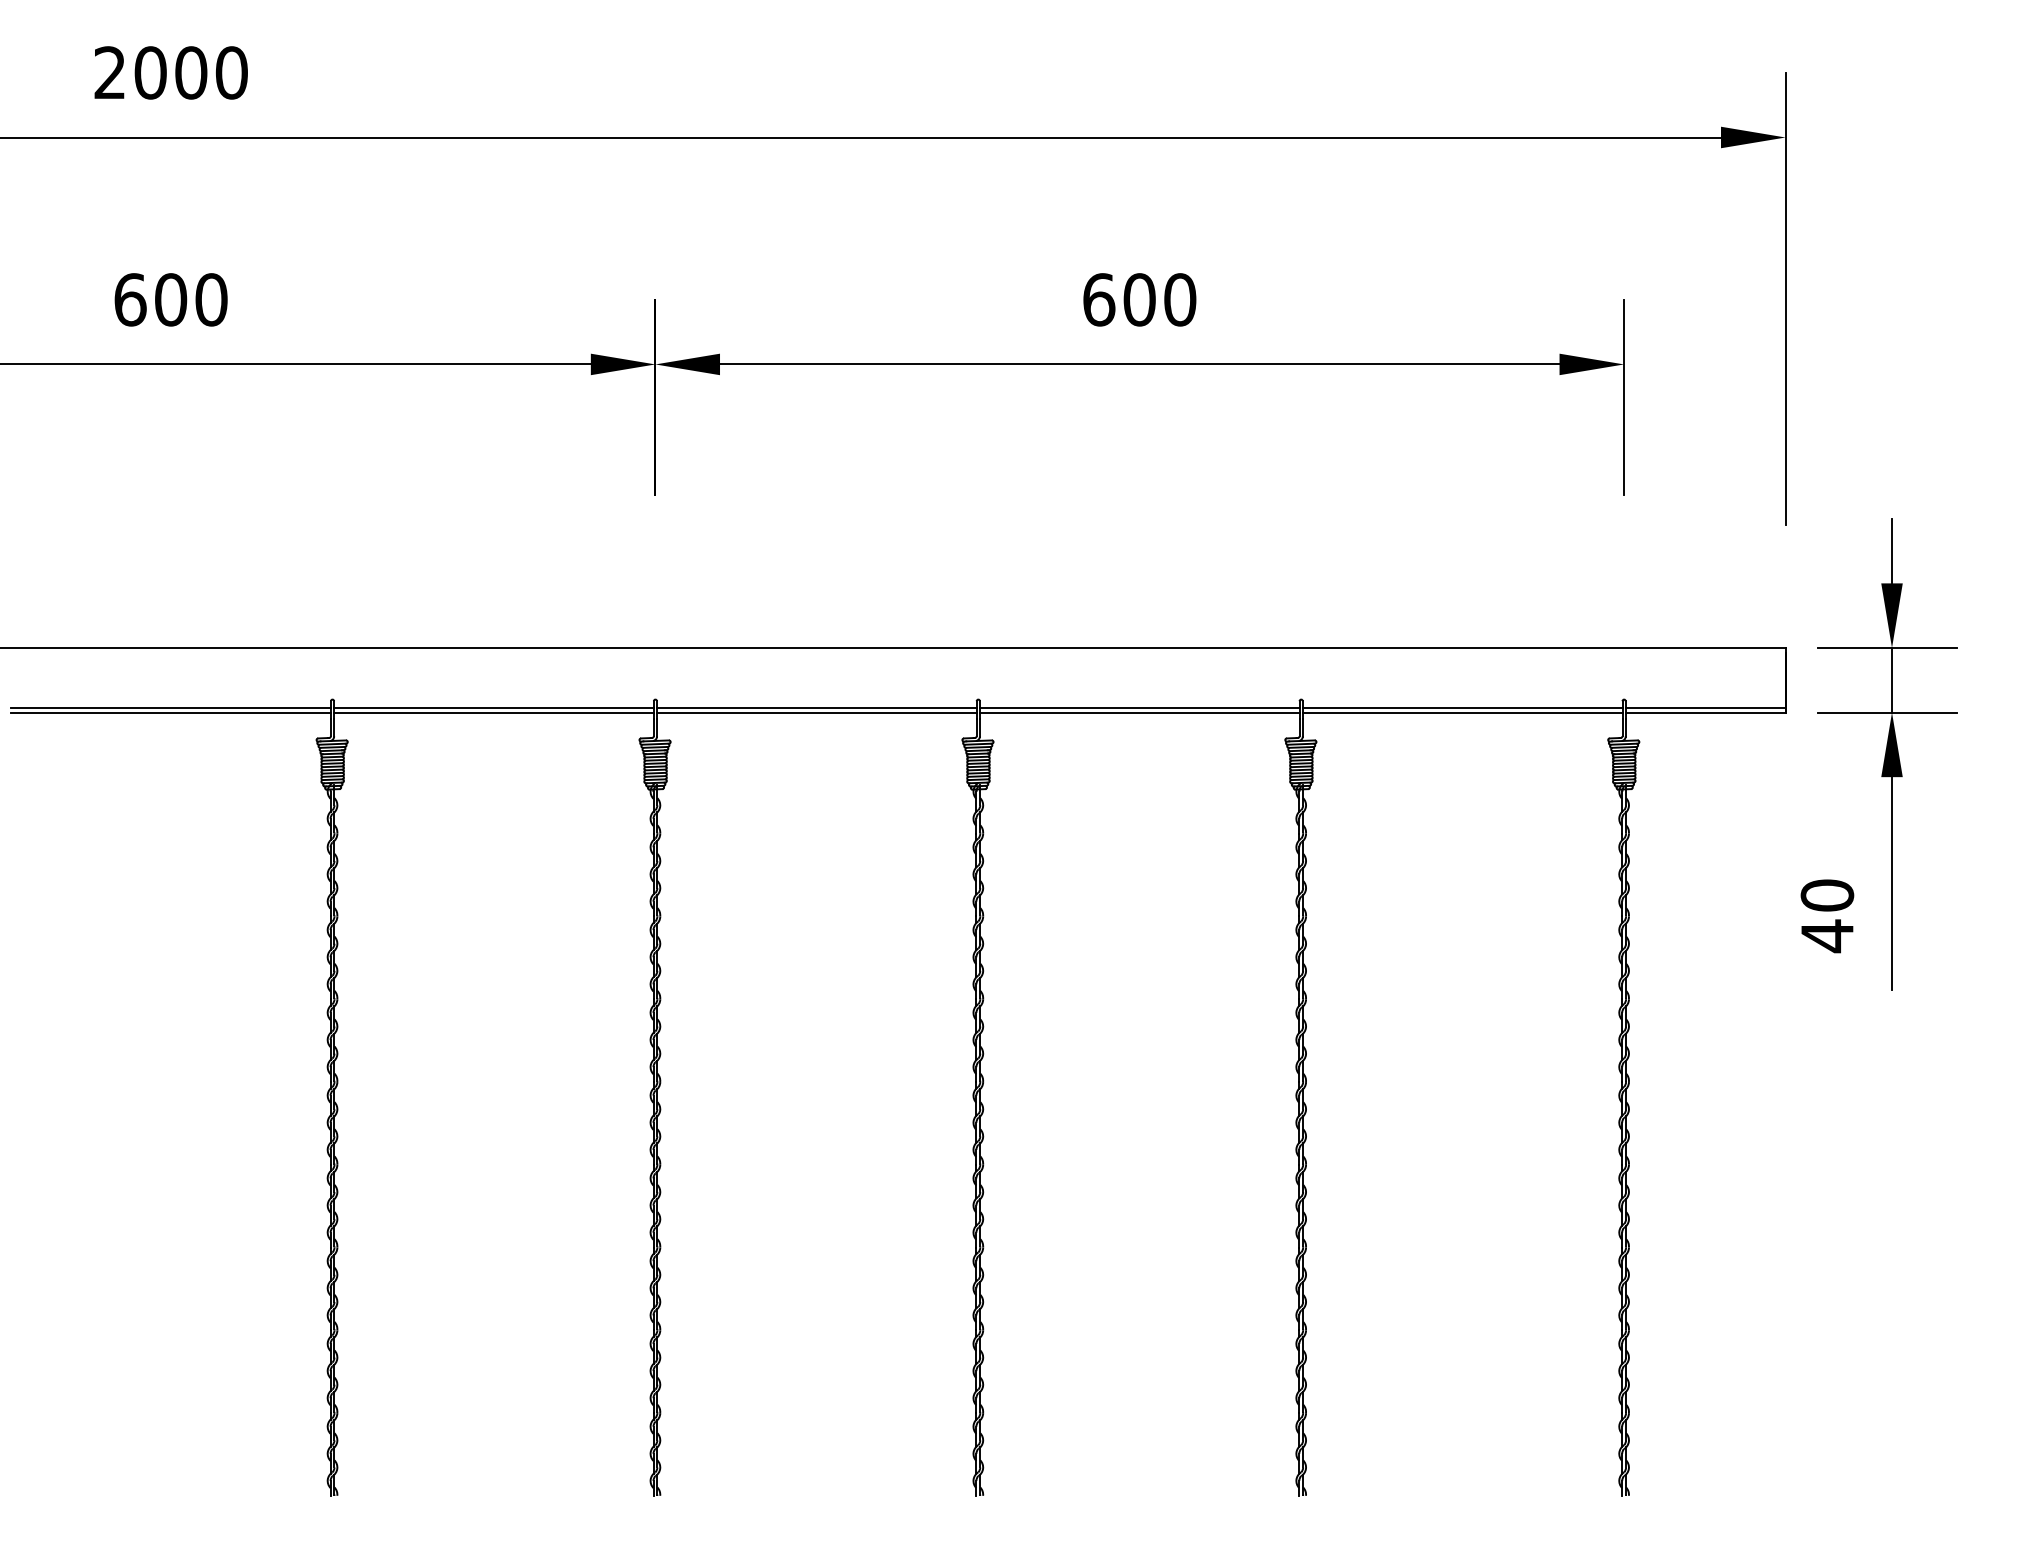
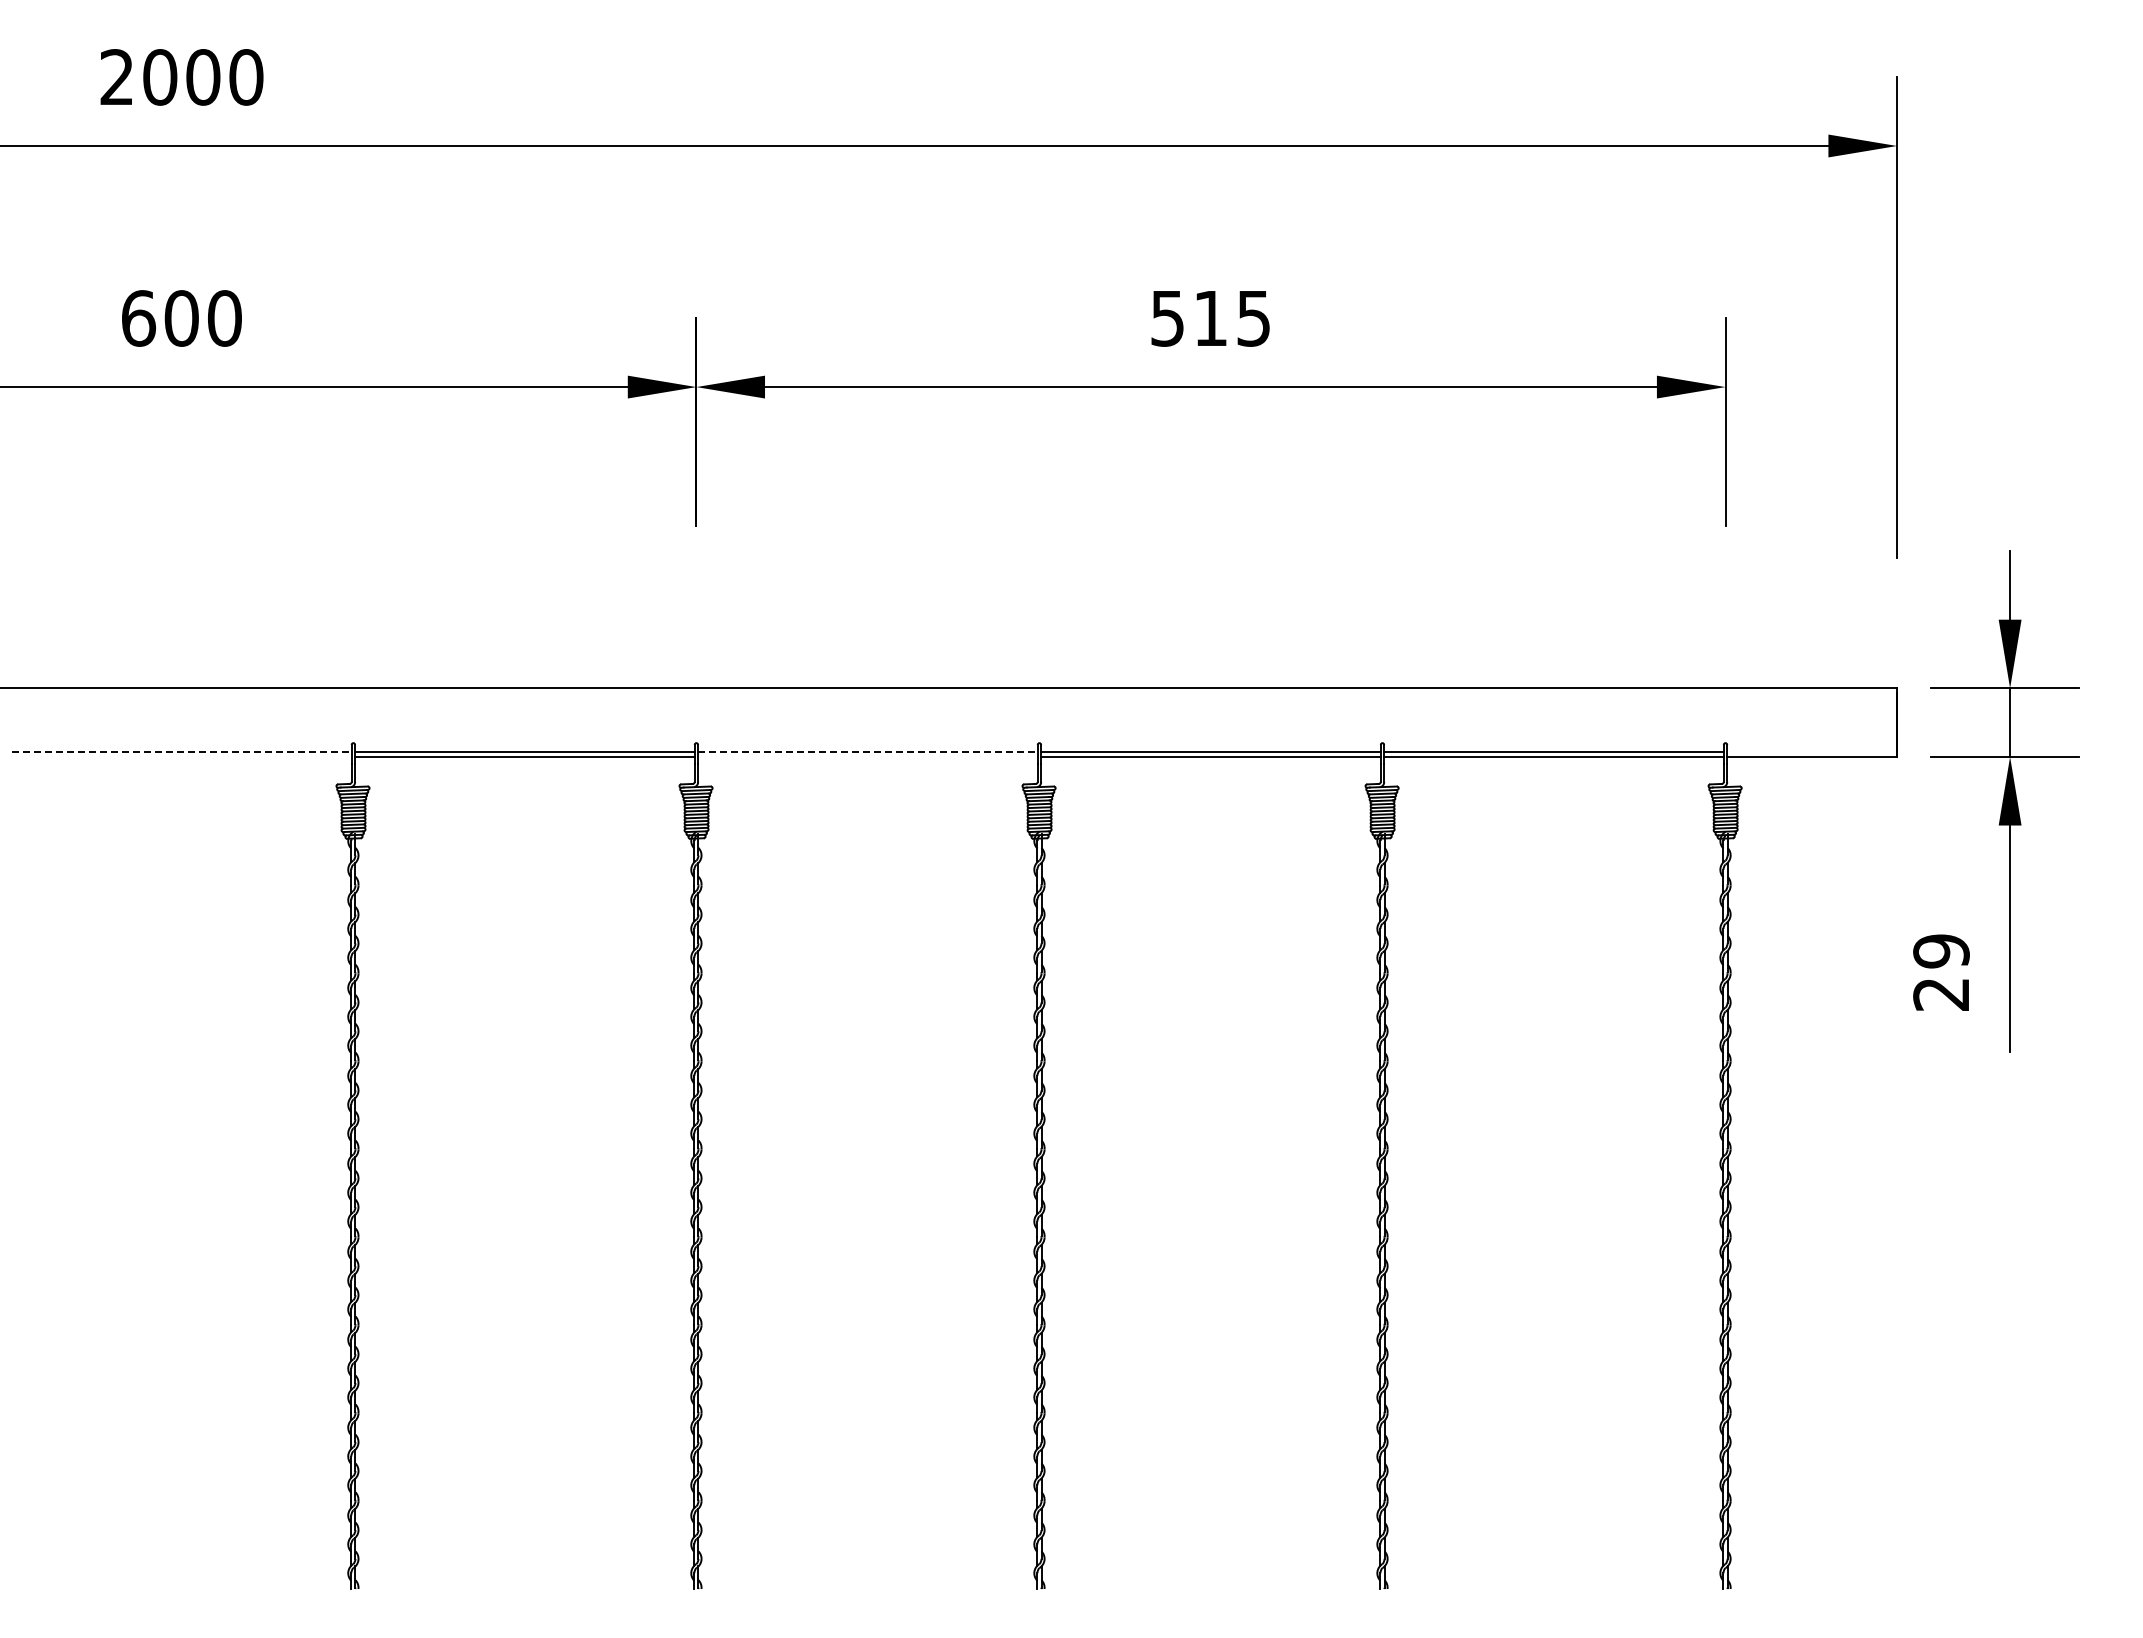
text: (1140, 299) -> (1211, 318), 600 -> 515
line: (170, 707) -> (181, 751), solid -> dashed
line: (816, 707) -> (867, 751), solid -> dashed
line: (1706, 707) -> (1812, 751), removed
line: (170, 712) -> (181, 756), removed
line: (816, 712) -> (867, 756), removed
text: (1827, 916) -> (1941, 973), 40 -> 29

